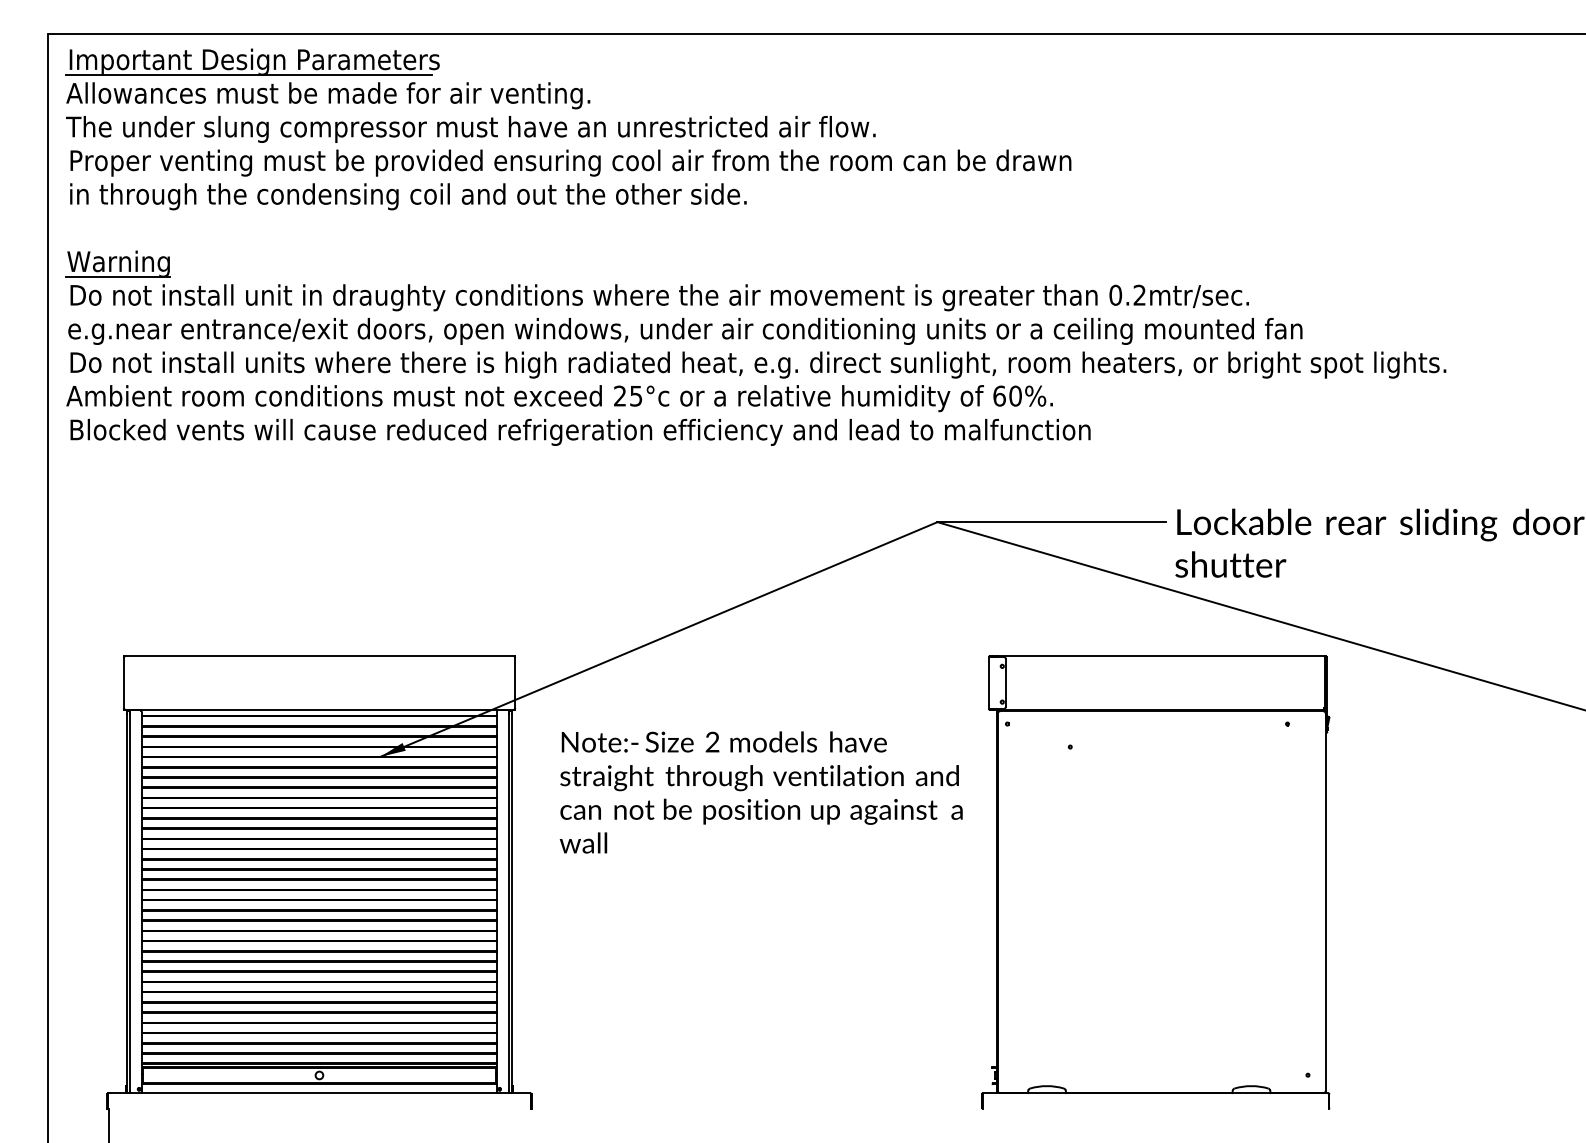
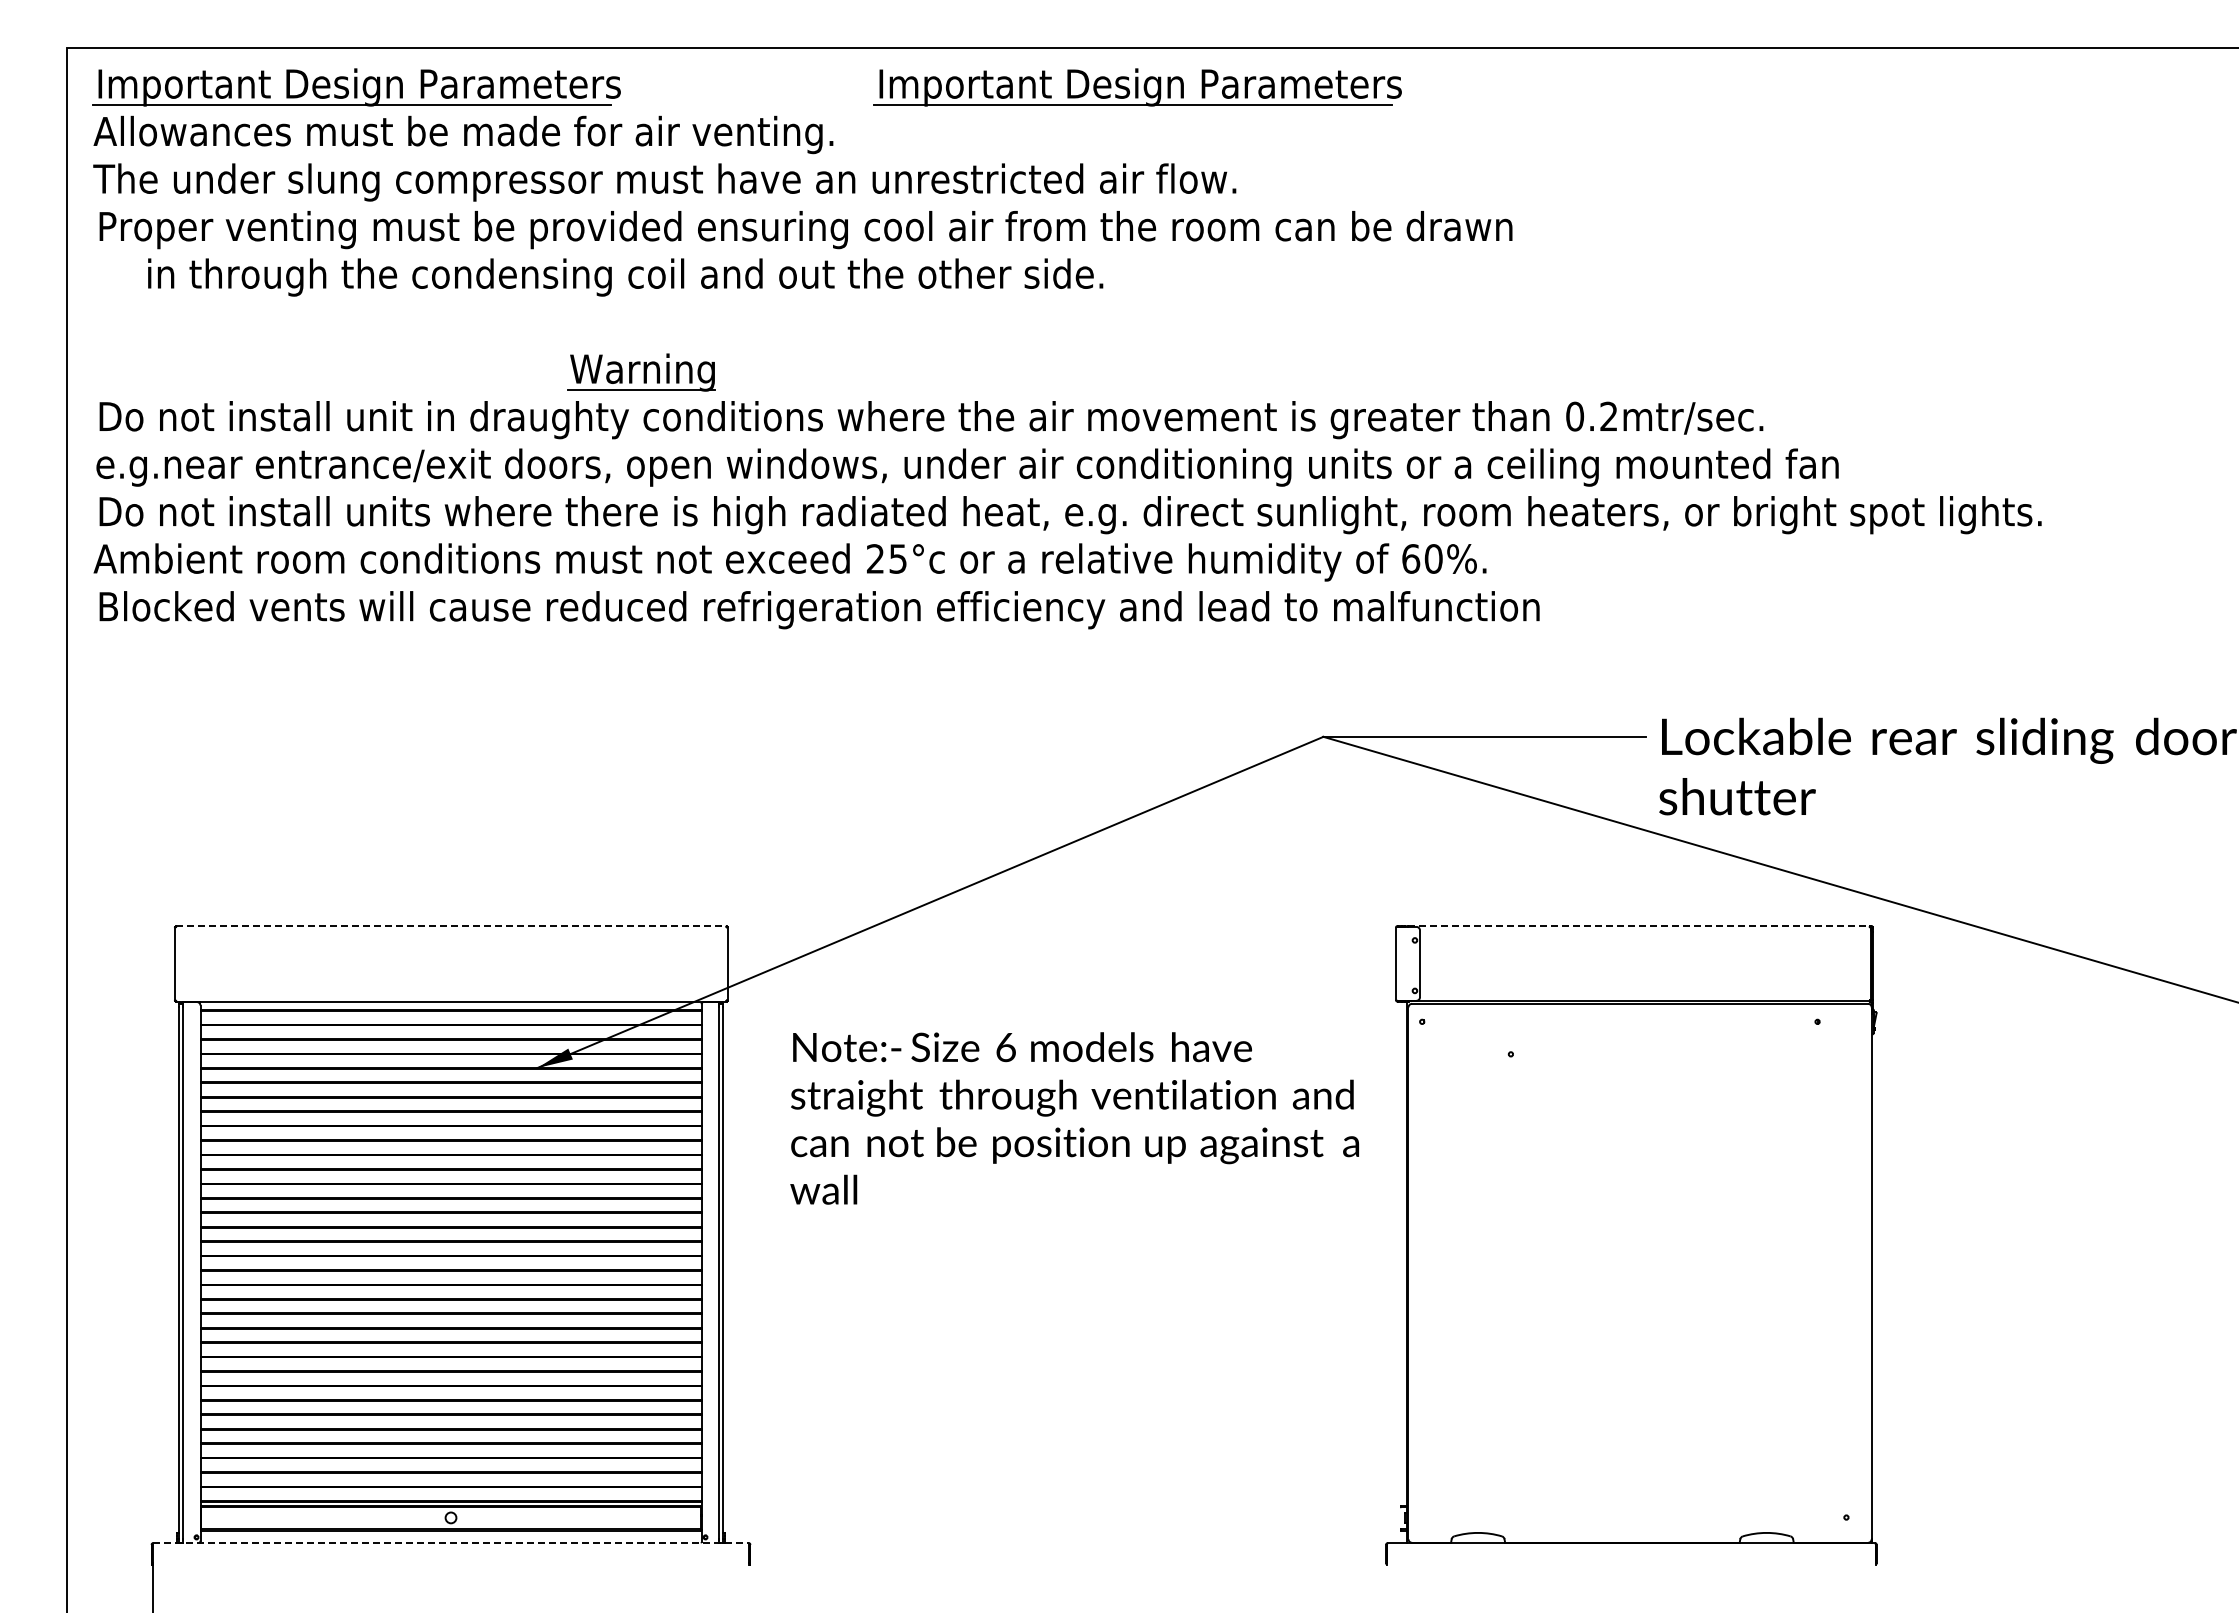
part: (805, 62) -> (1137, 87), added
text: (408, 196) -> (625, 277), moved
part: (117, 264) -> (641, 372), moved
line: (319, 655) -> (451, 925), solid -> dashed
line: (1161, 655) -> (1639, 925), solid -> dashed
text: (712, 742) -> (1005, 1047), 2 -> 6
line: (319, 1093) -> (451, 1543), solid -> dashed

